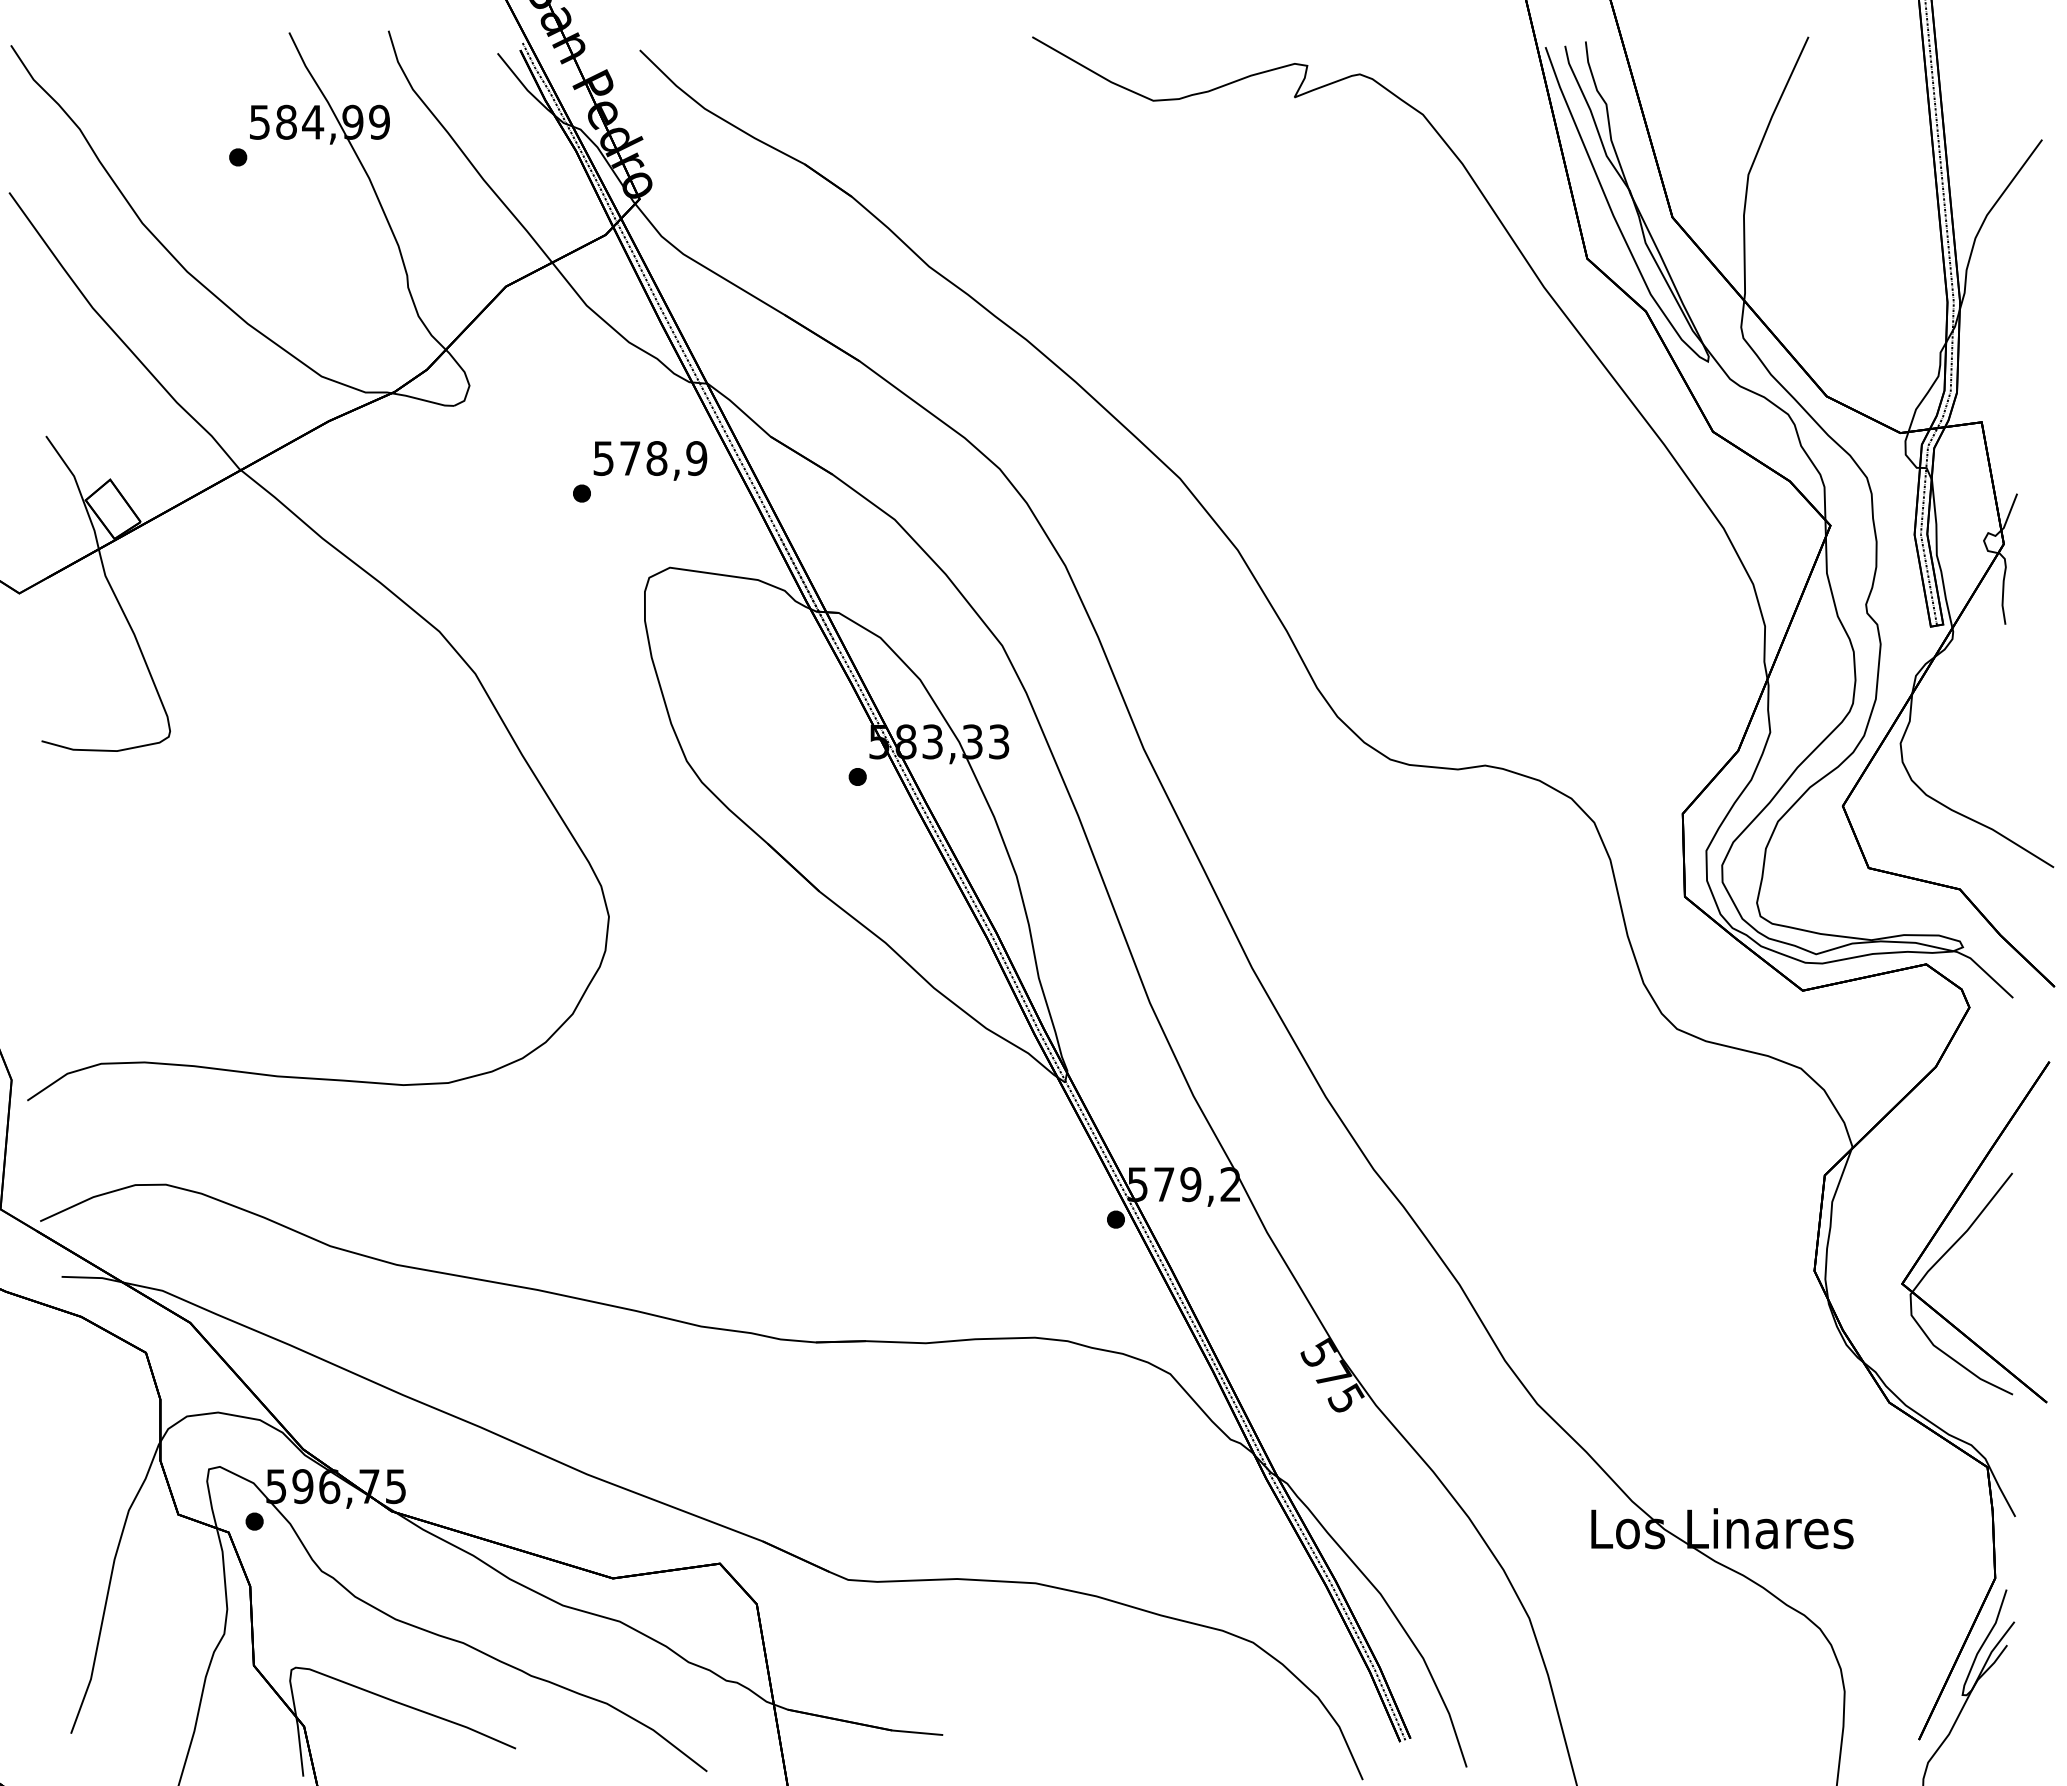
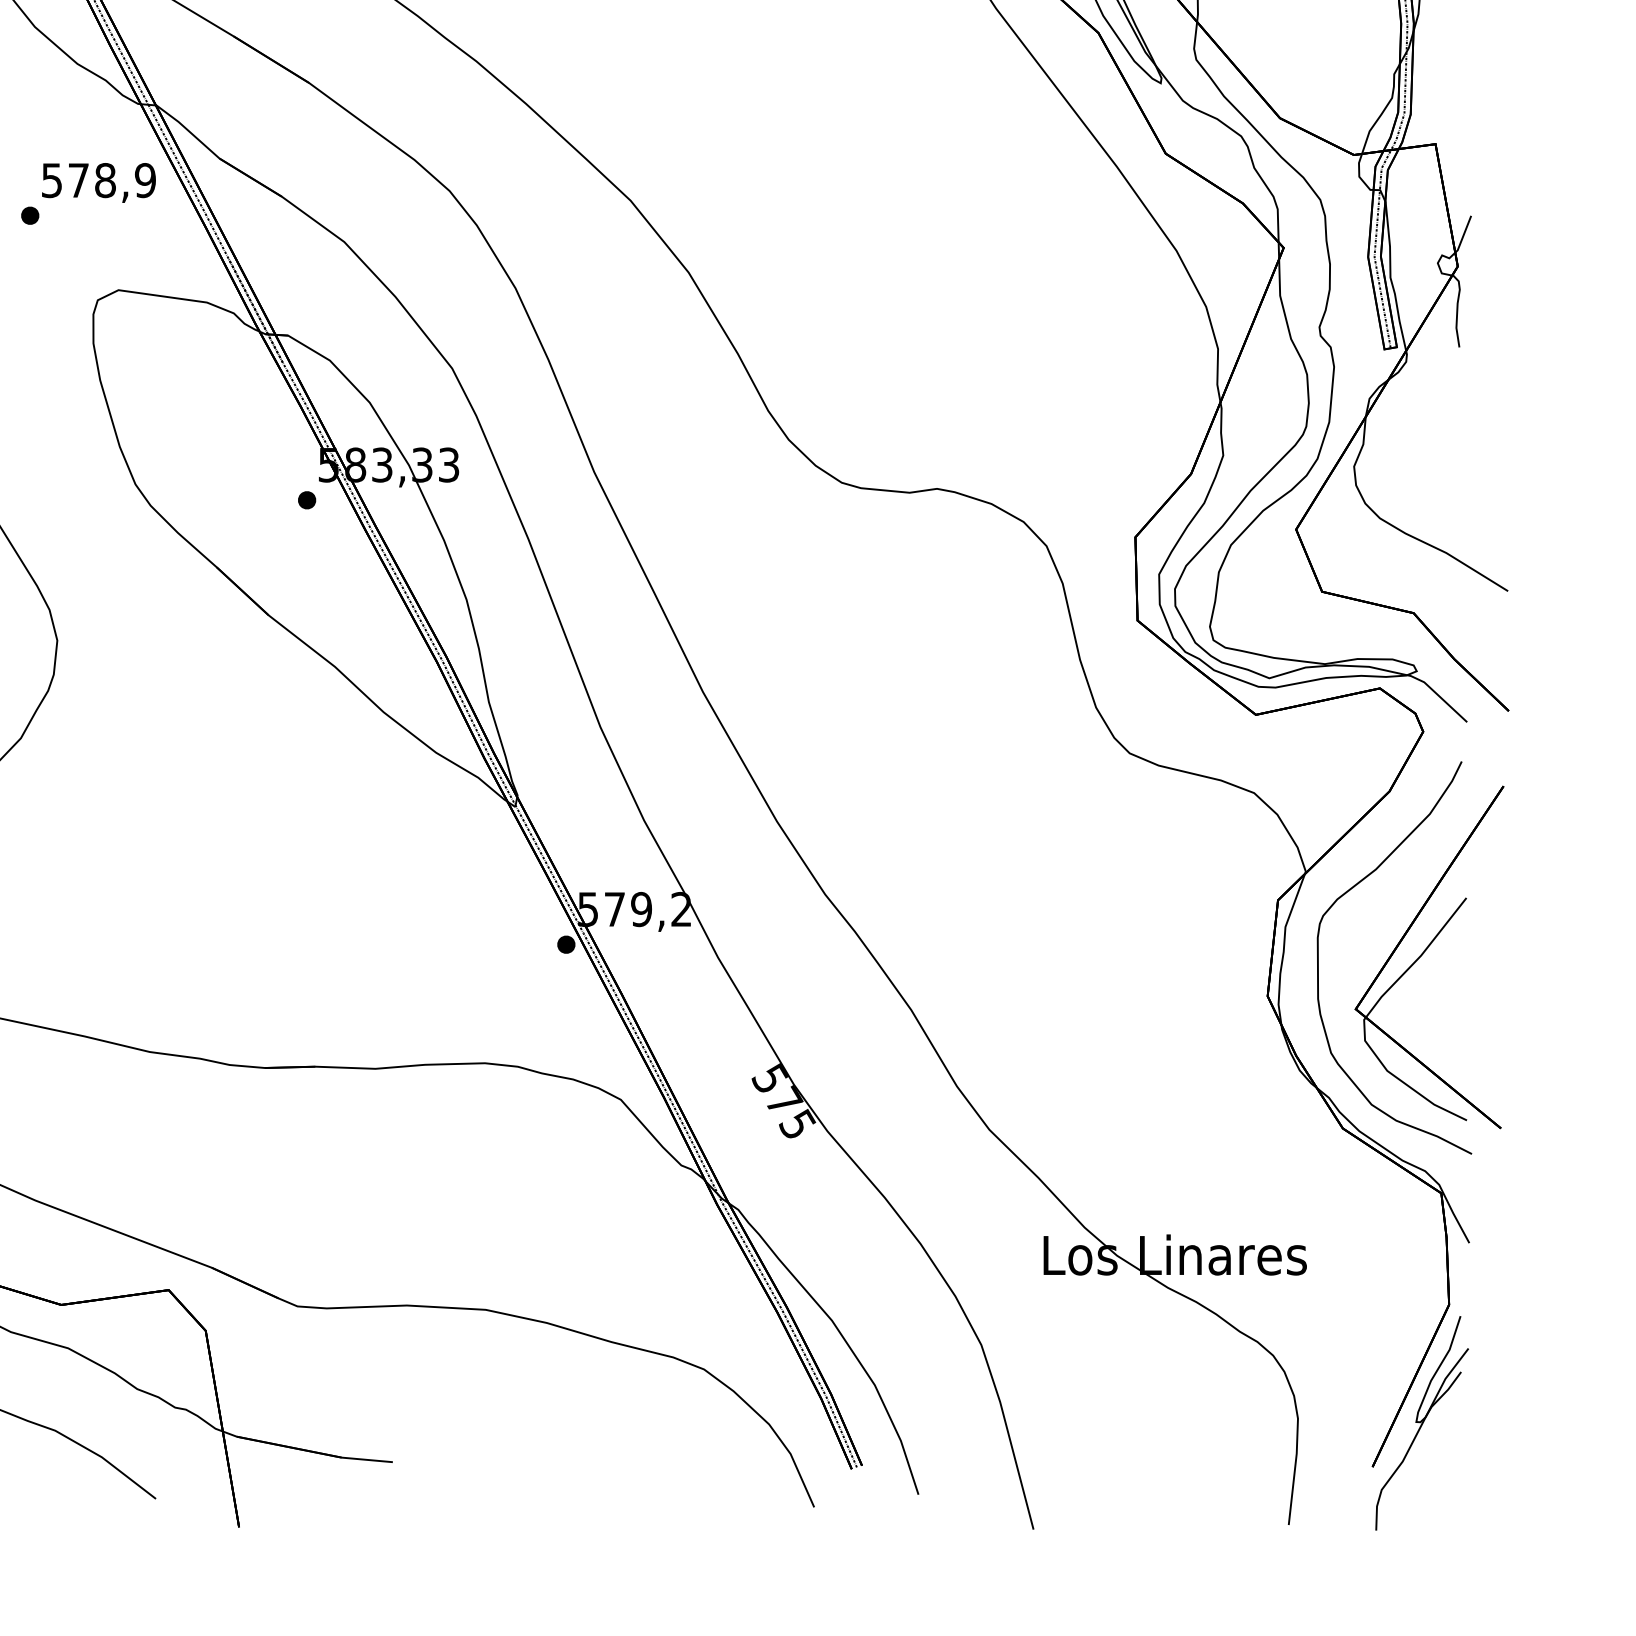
curve: (1865, 1232) -> (1318, 957), added

